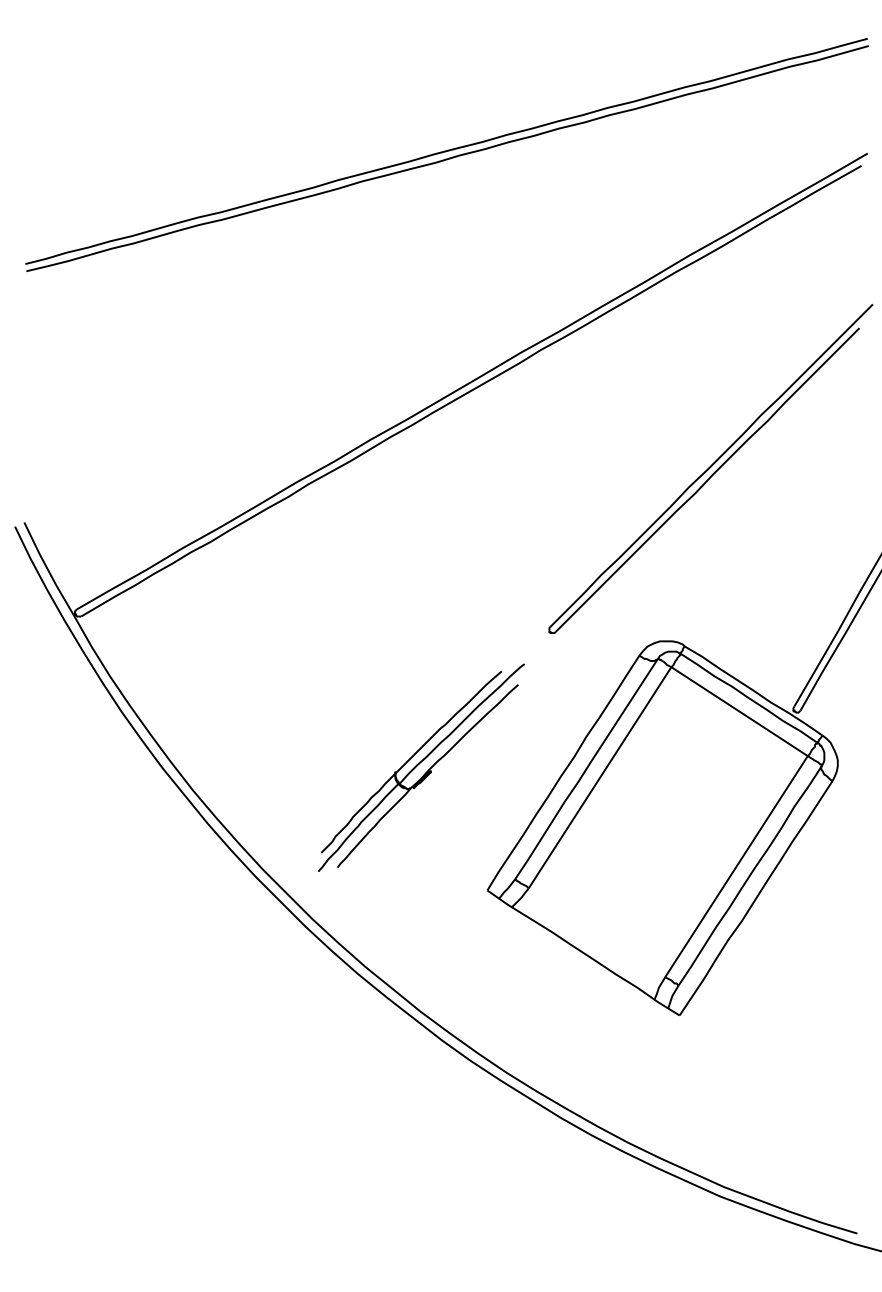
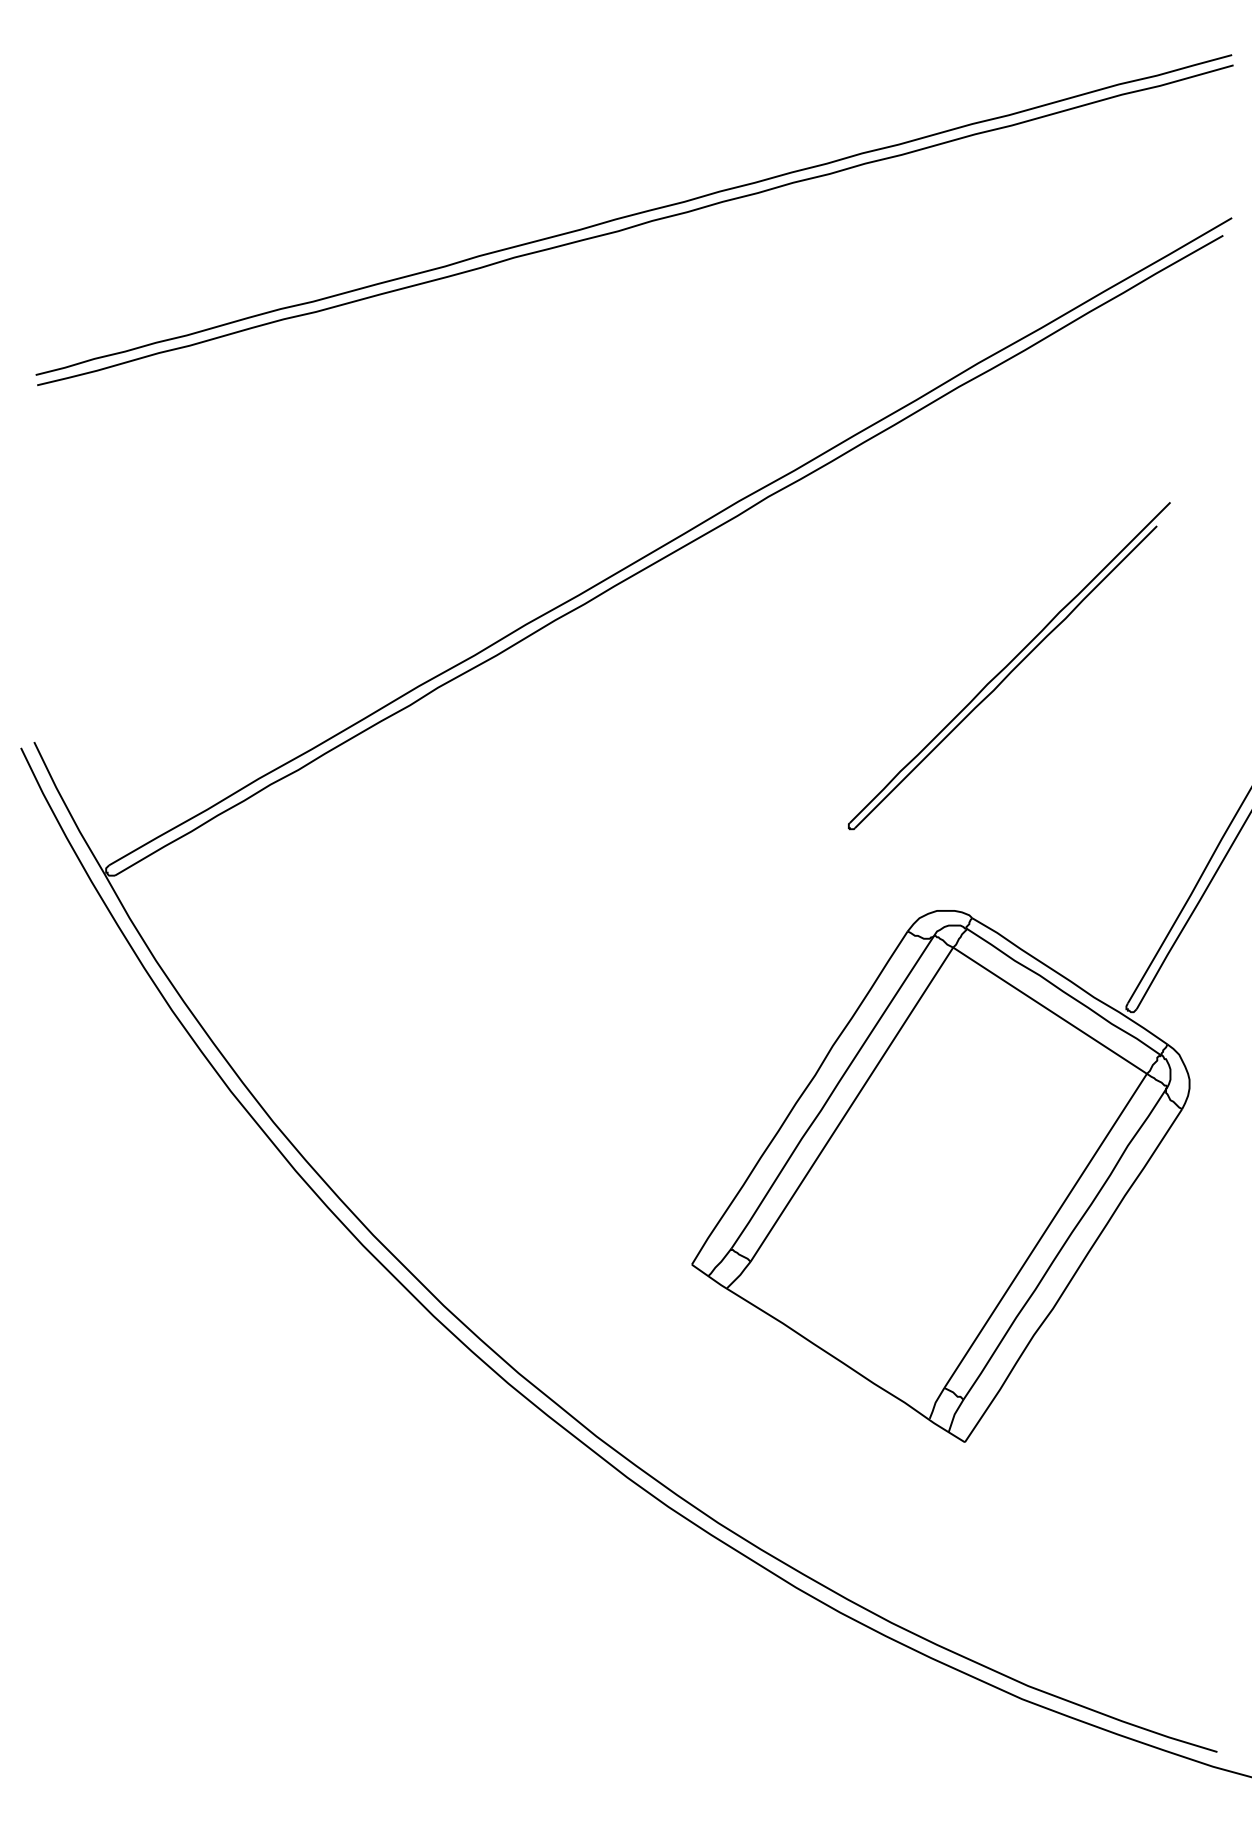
part: (711, 468) -> (1009, 665), size x0.7
part: (420, 767) -> (597, 1090), removed

